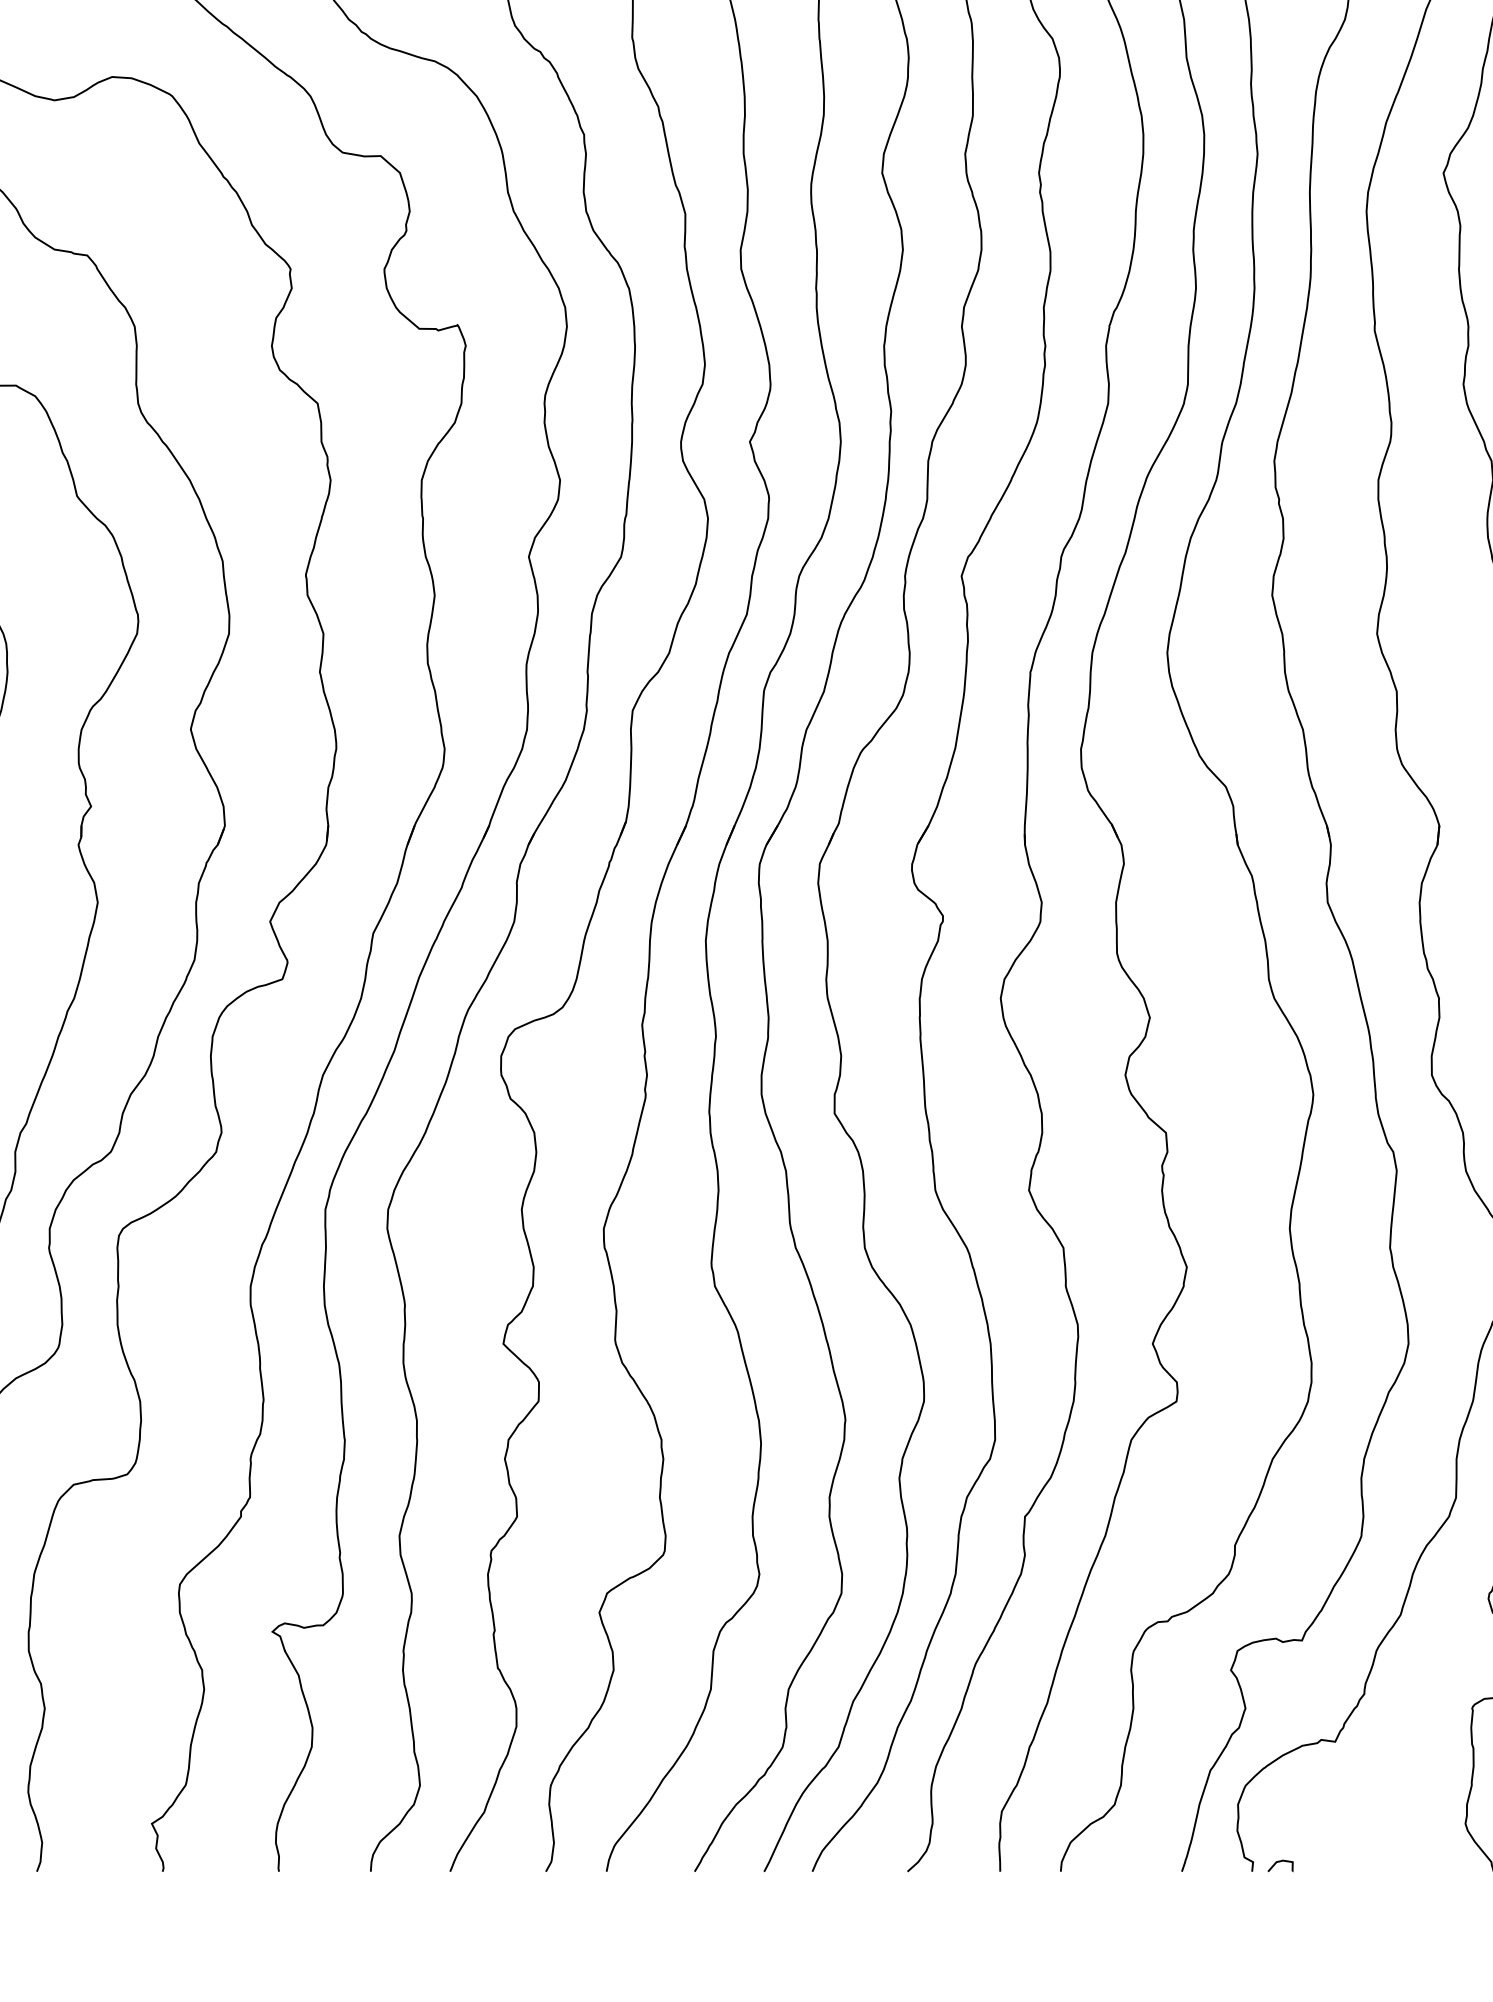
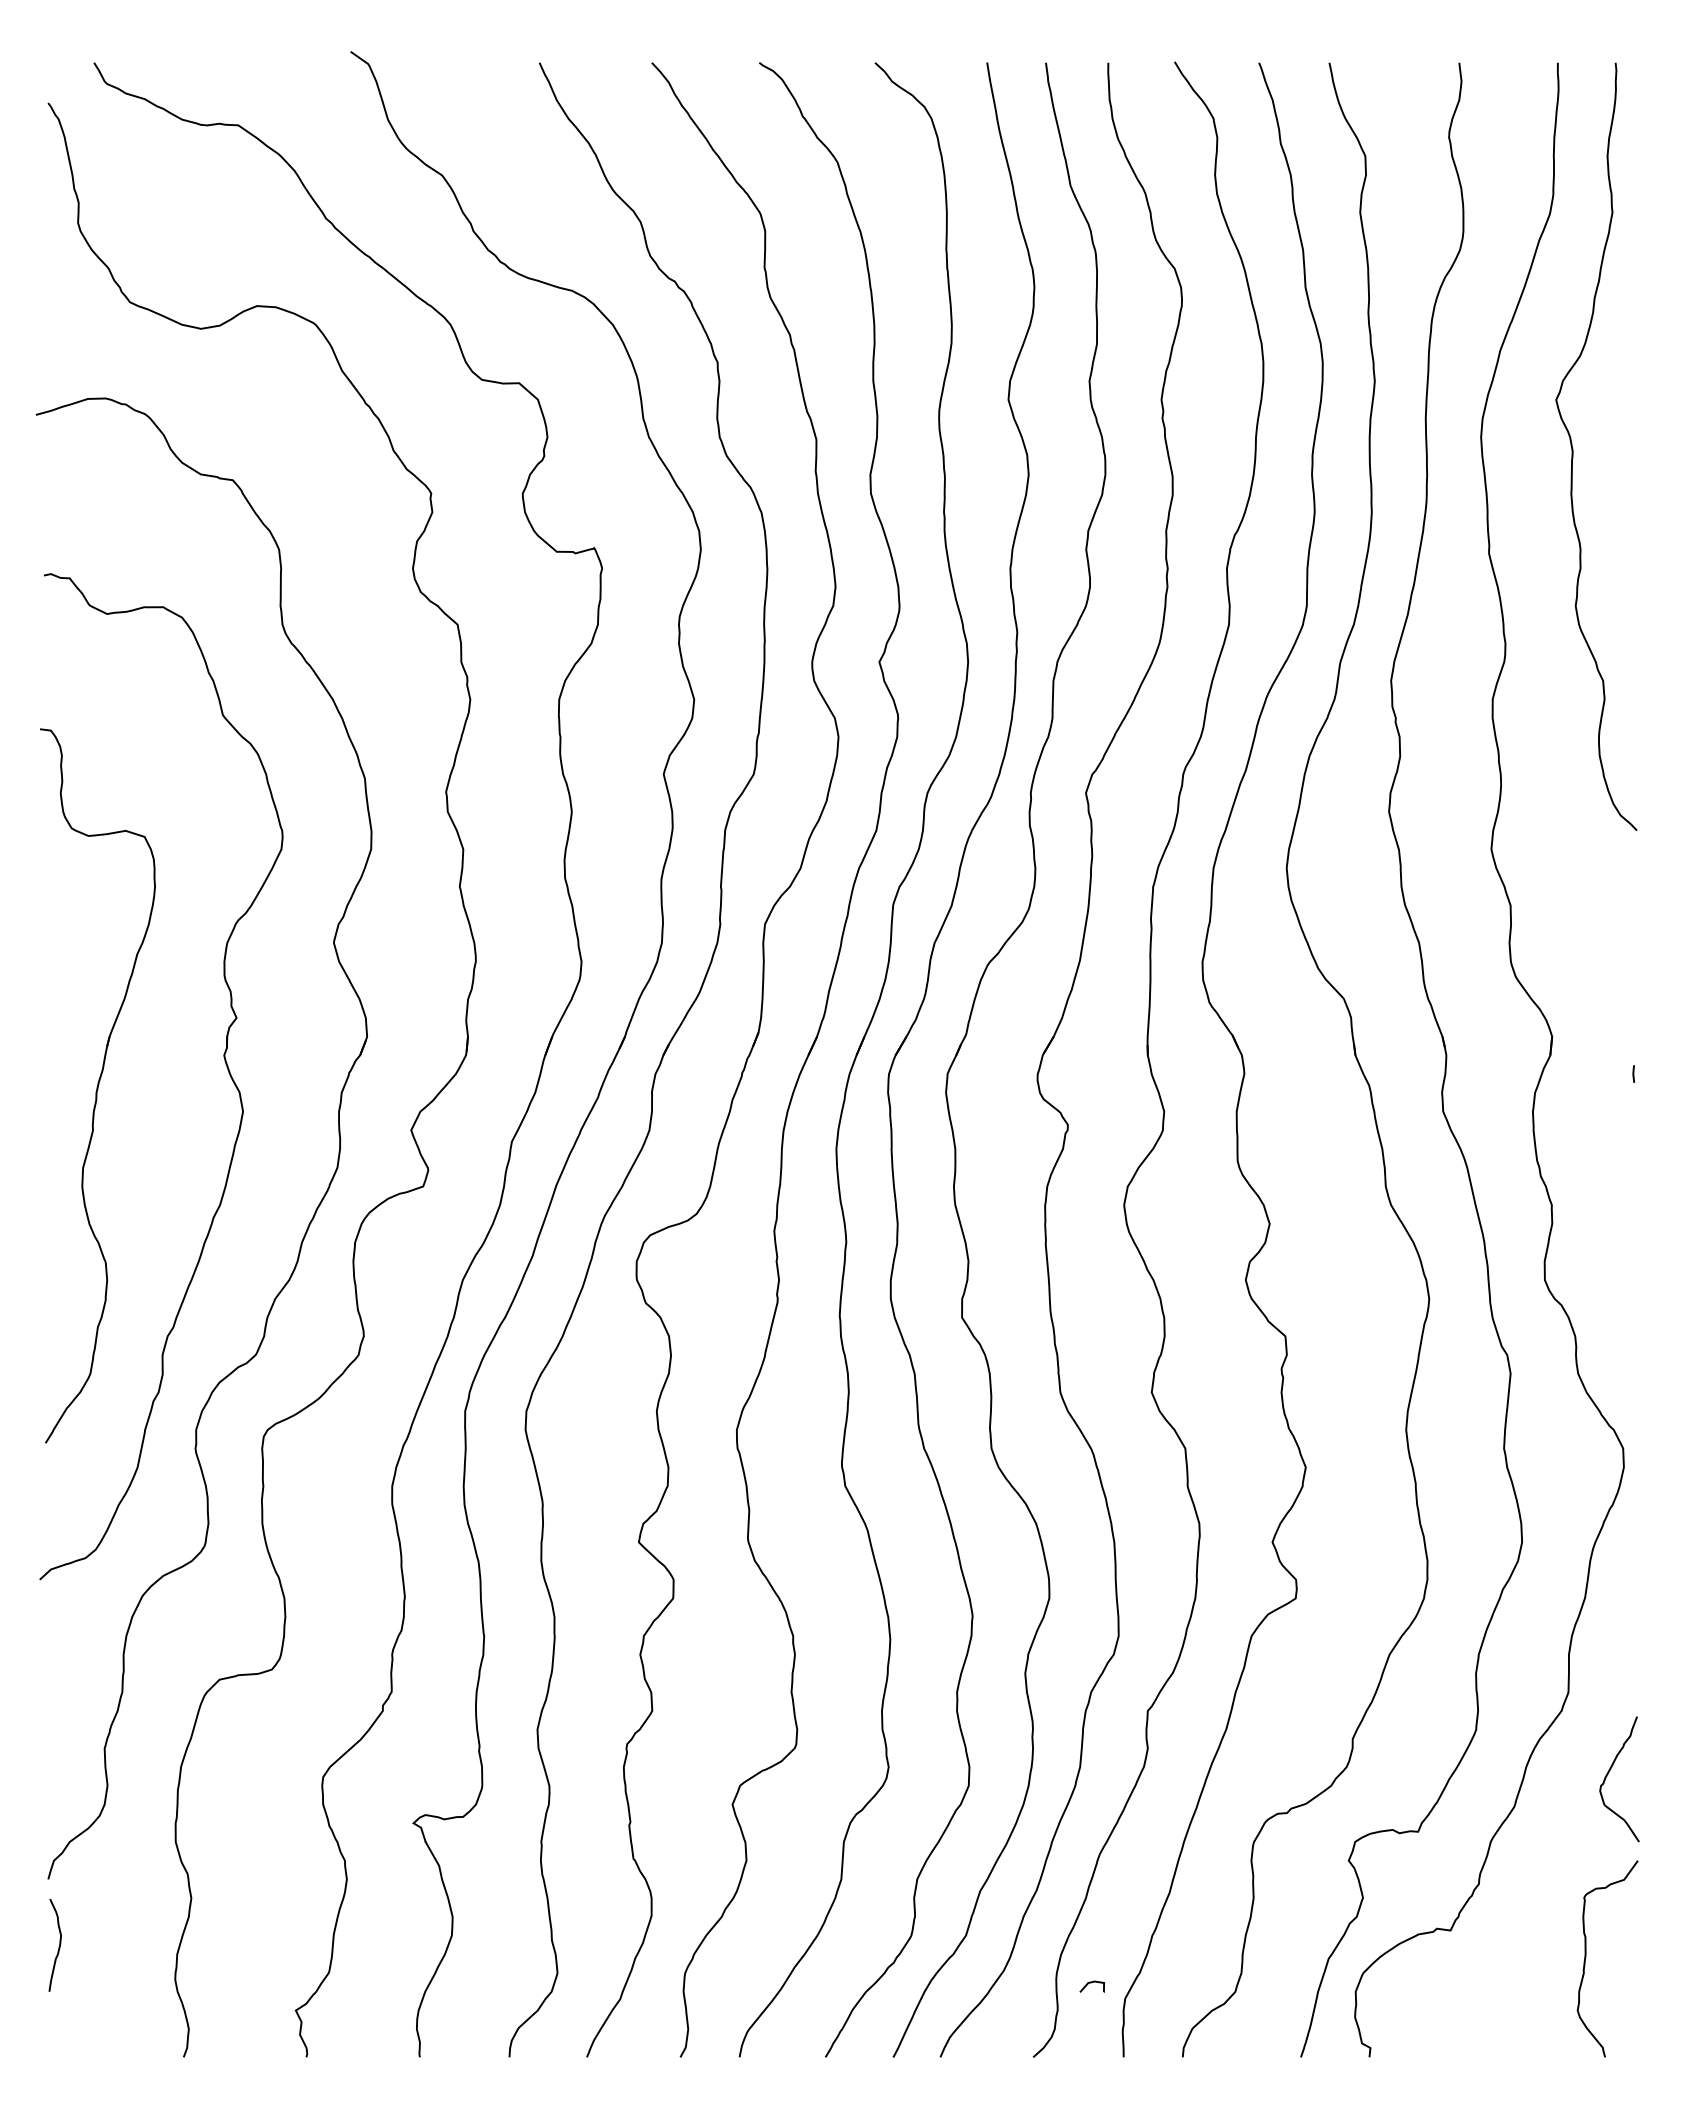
curve: (1279, 1862) -> (1091, 1983), moved

